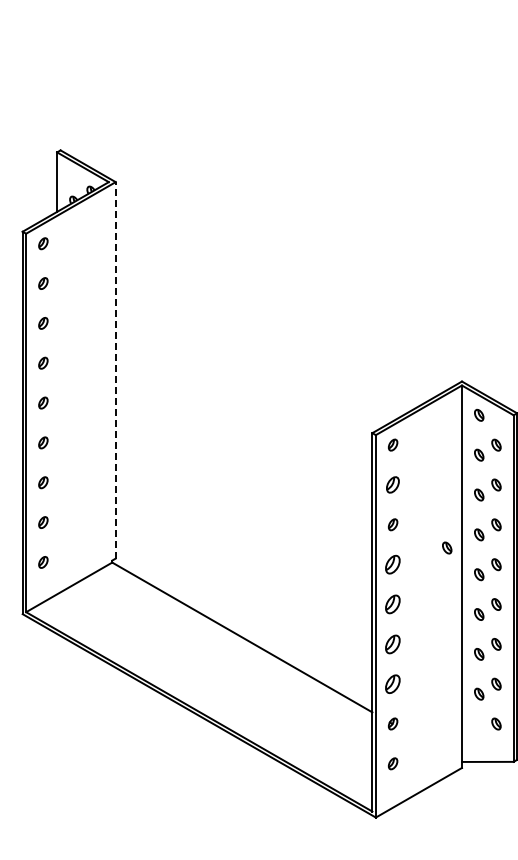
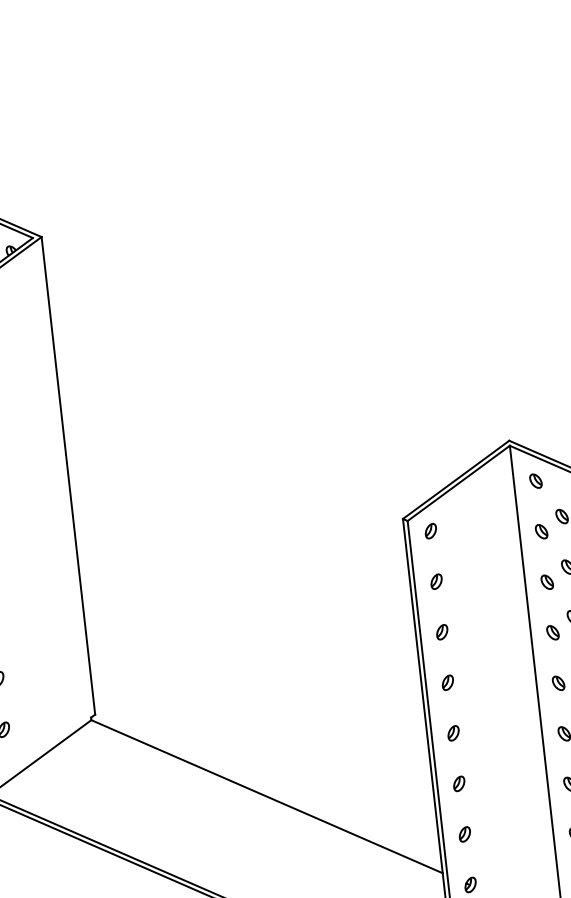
line: (115, 369) -> (68, 474), dashed -> solid
part: (393, 484) -> (437, 581), size x0.71
part: (447, 547) -> (514, 653), removed
part: (393, 564) -> (448, 682), size x0.62
part: (393, 604) -> (454, 733), size x0.62
part: (393, 643) -> (459, 782), size x0.62
part: (393, 683) -> (465, 833), size x0.62

